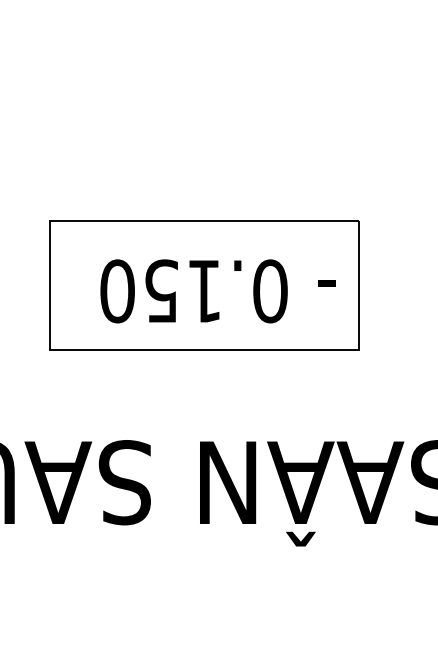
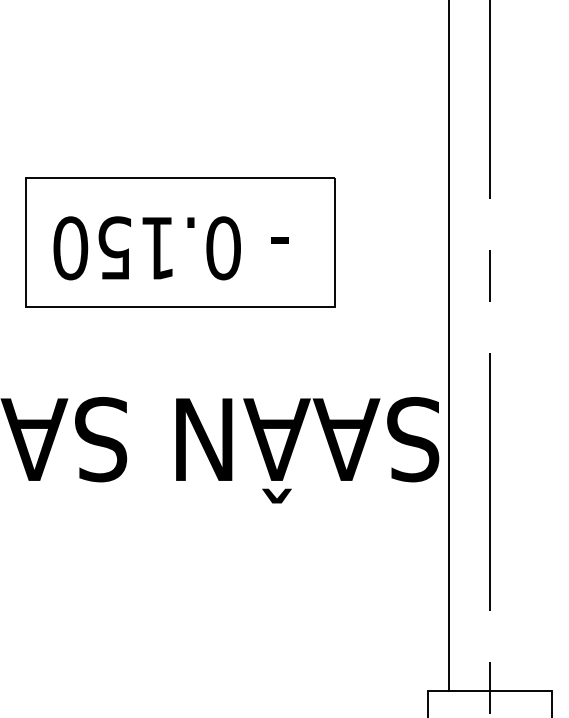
text: (217, 291) -> (170, 248), moved

